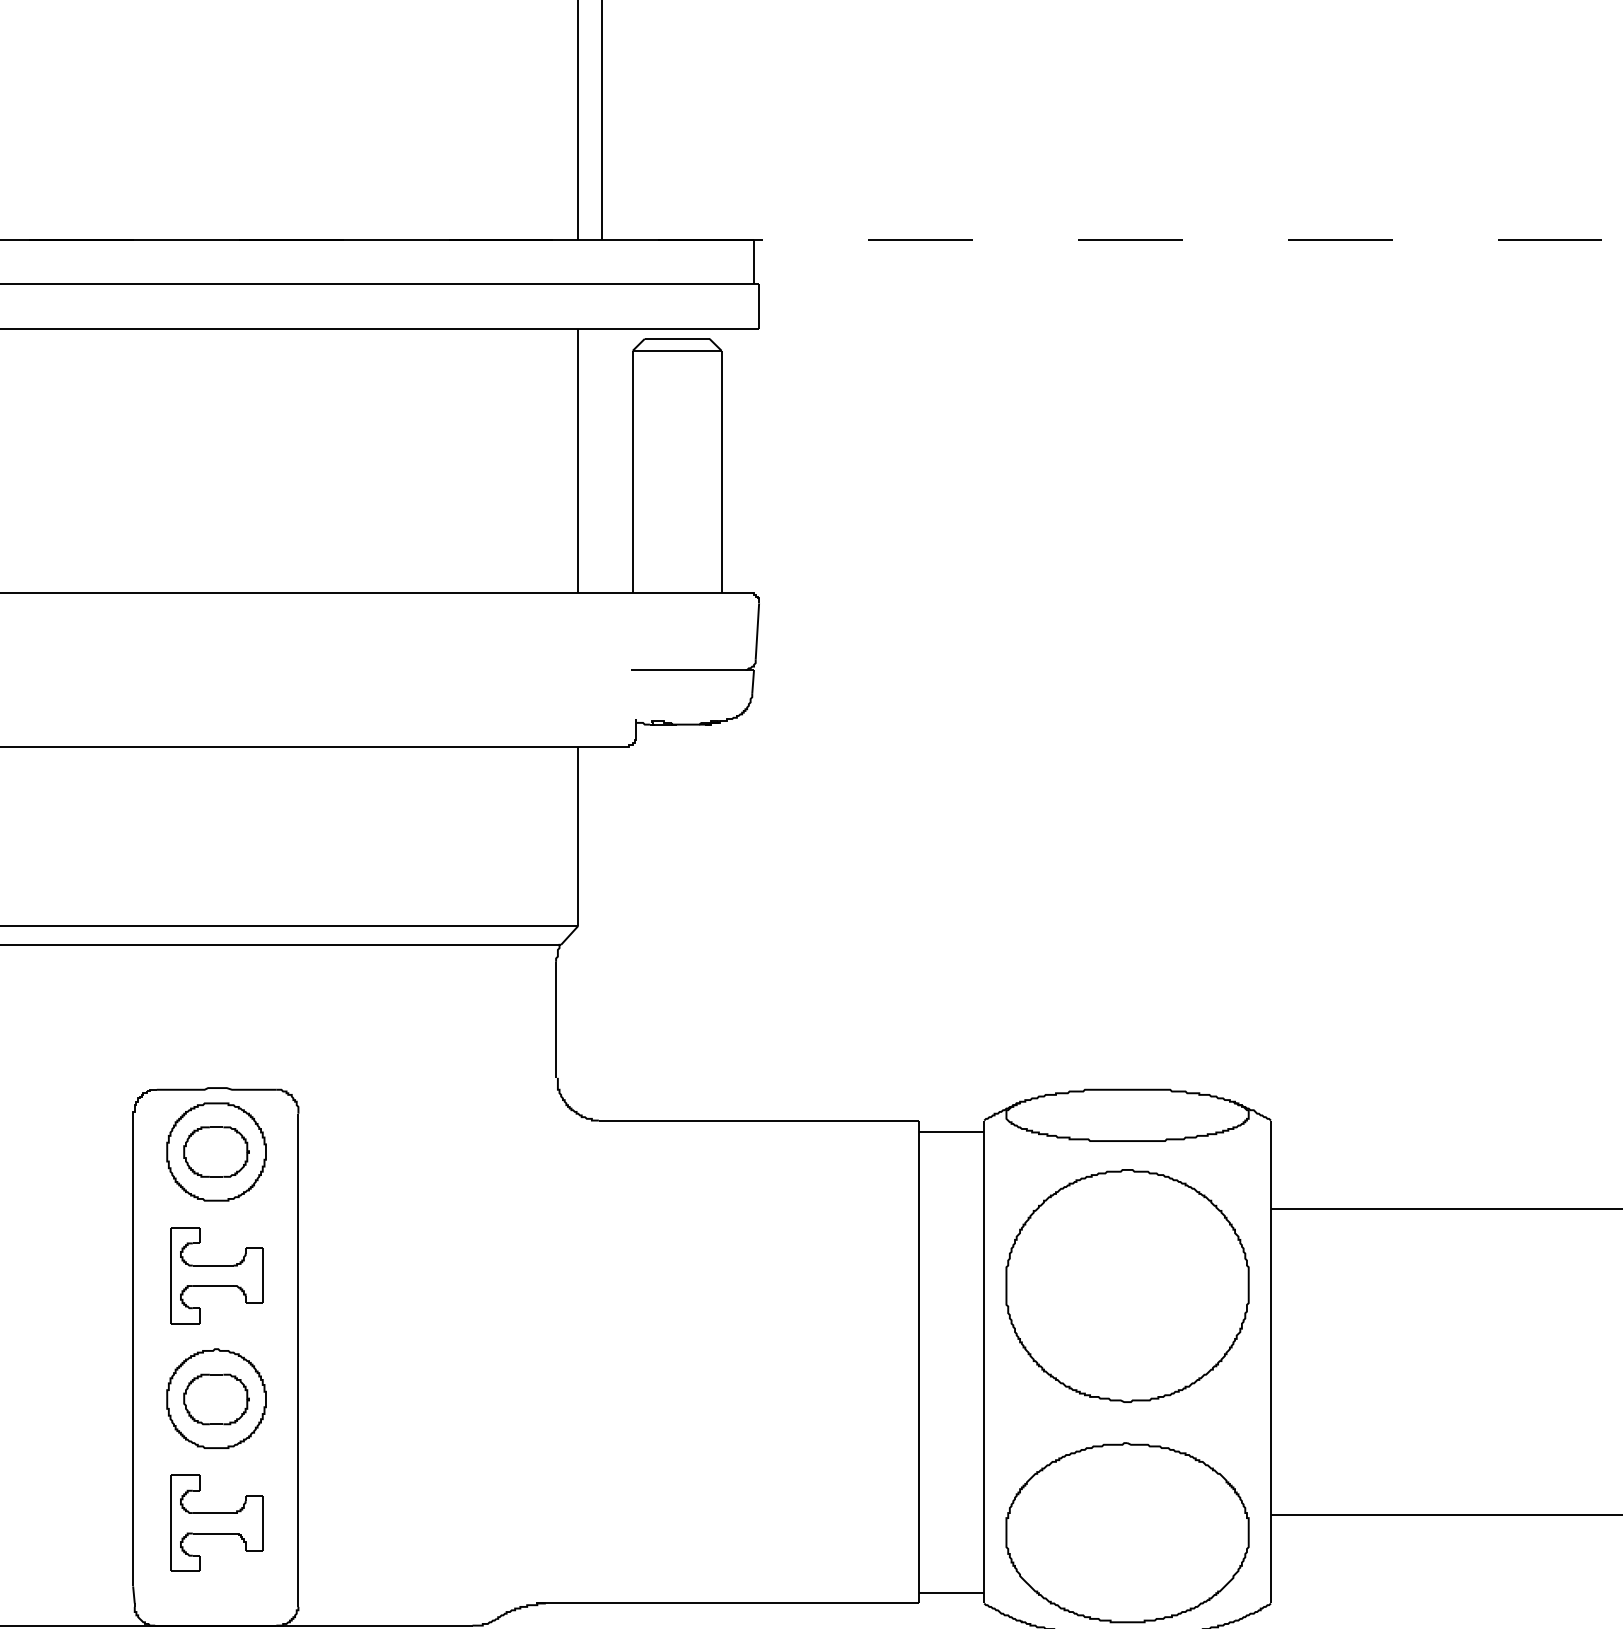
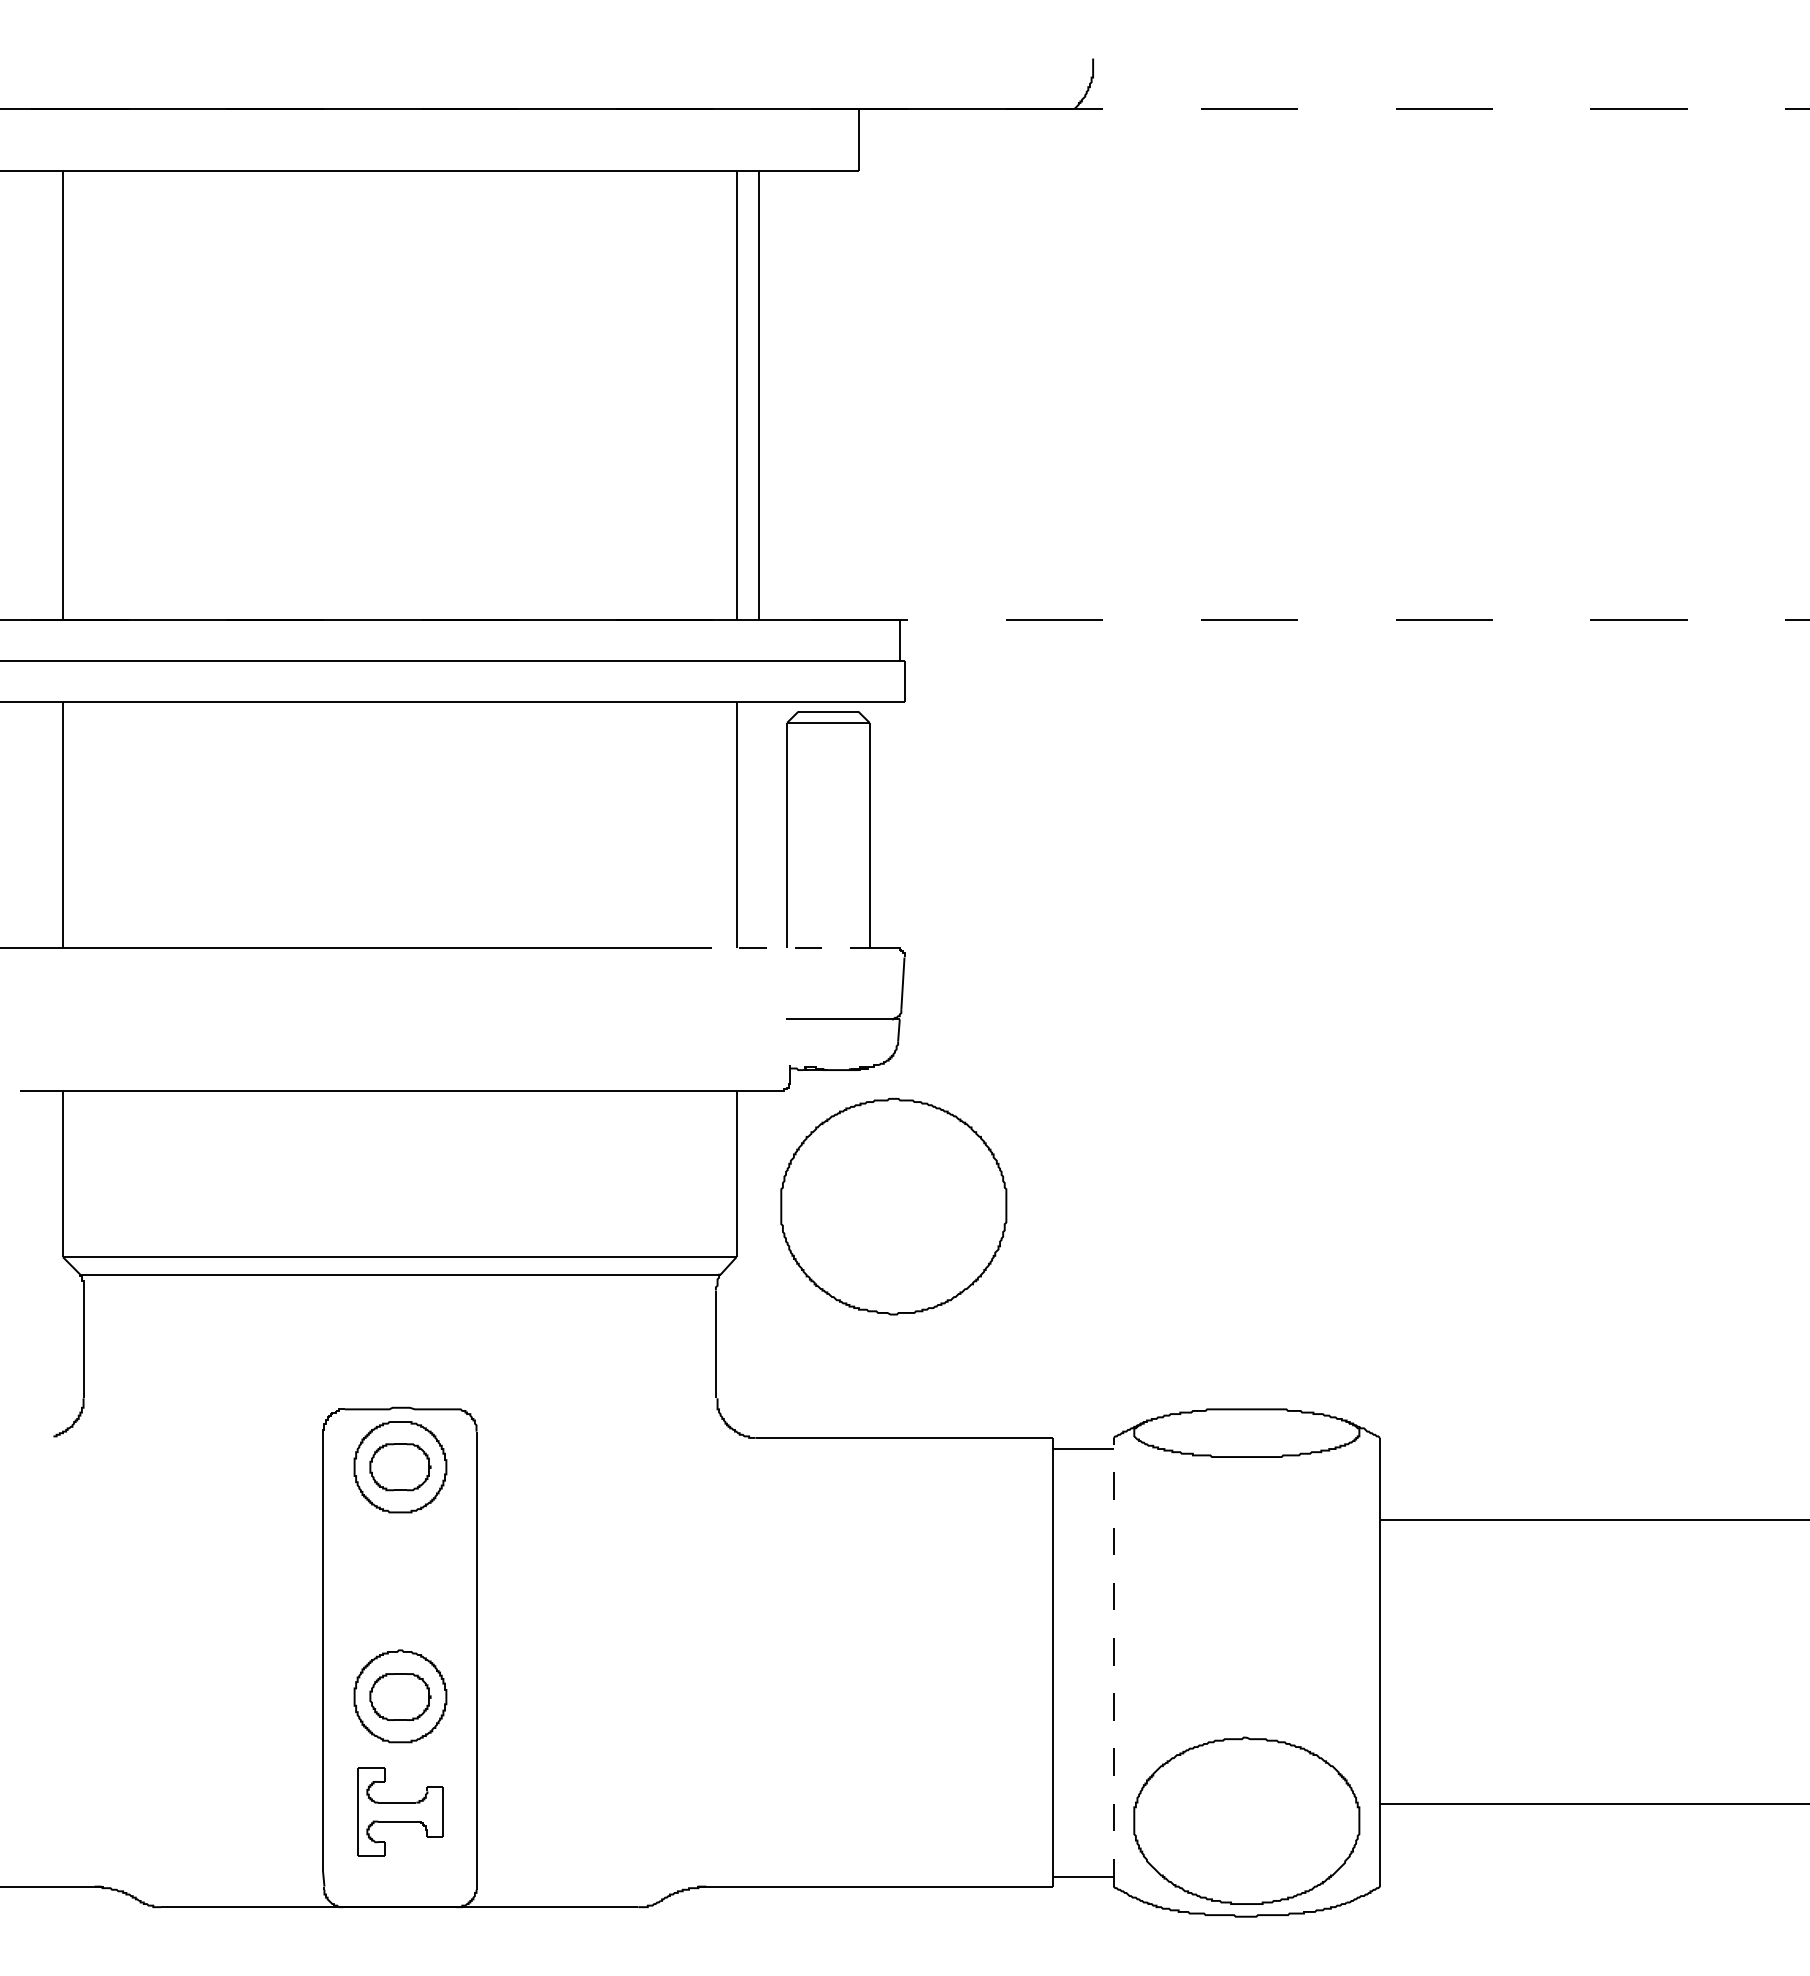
line: (621, 592) -> (776, 947), solid -> dashed
part: (216, 1276) -> (400, 1582), removed
part: (1127, 1285) -> (893, 1206), moved
line: (984, 1361) -> (1113, 1661), solid -> dashed

